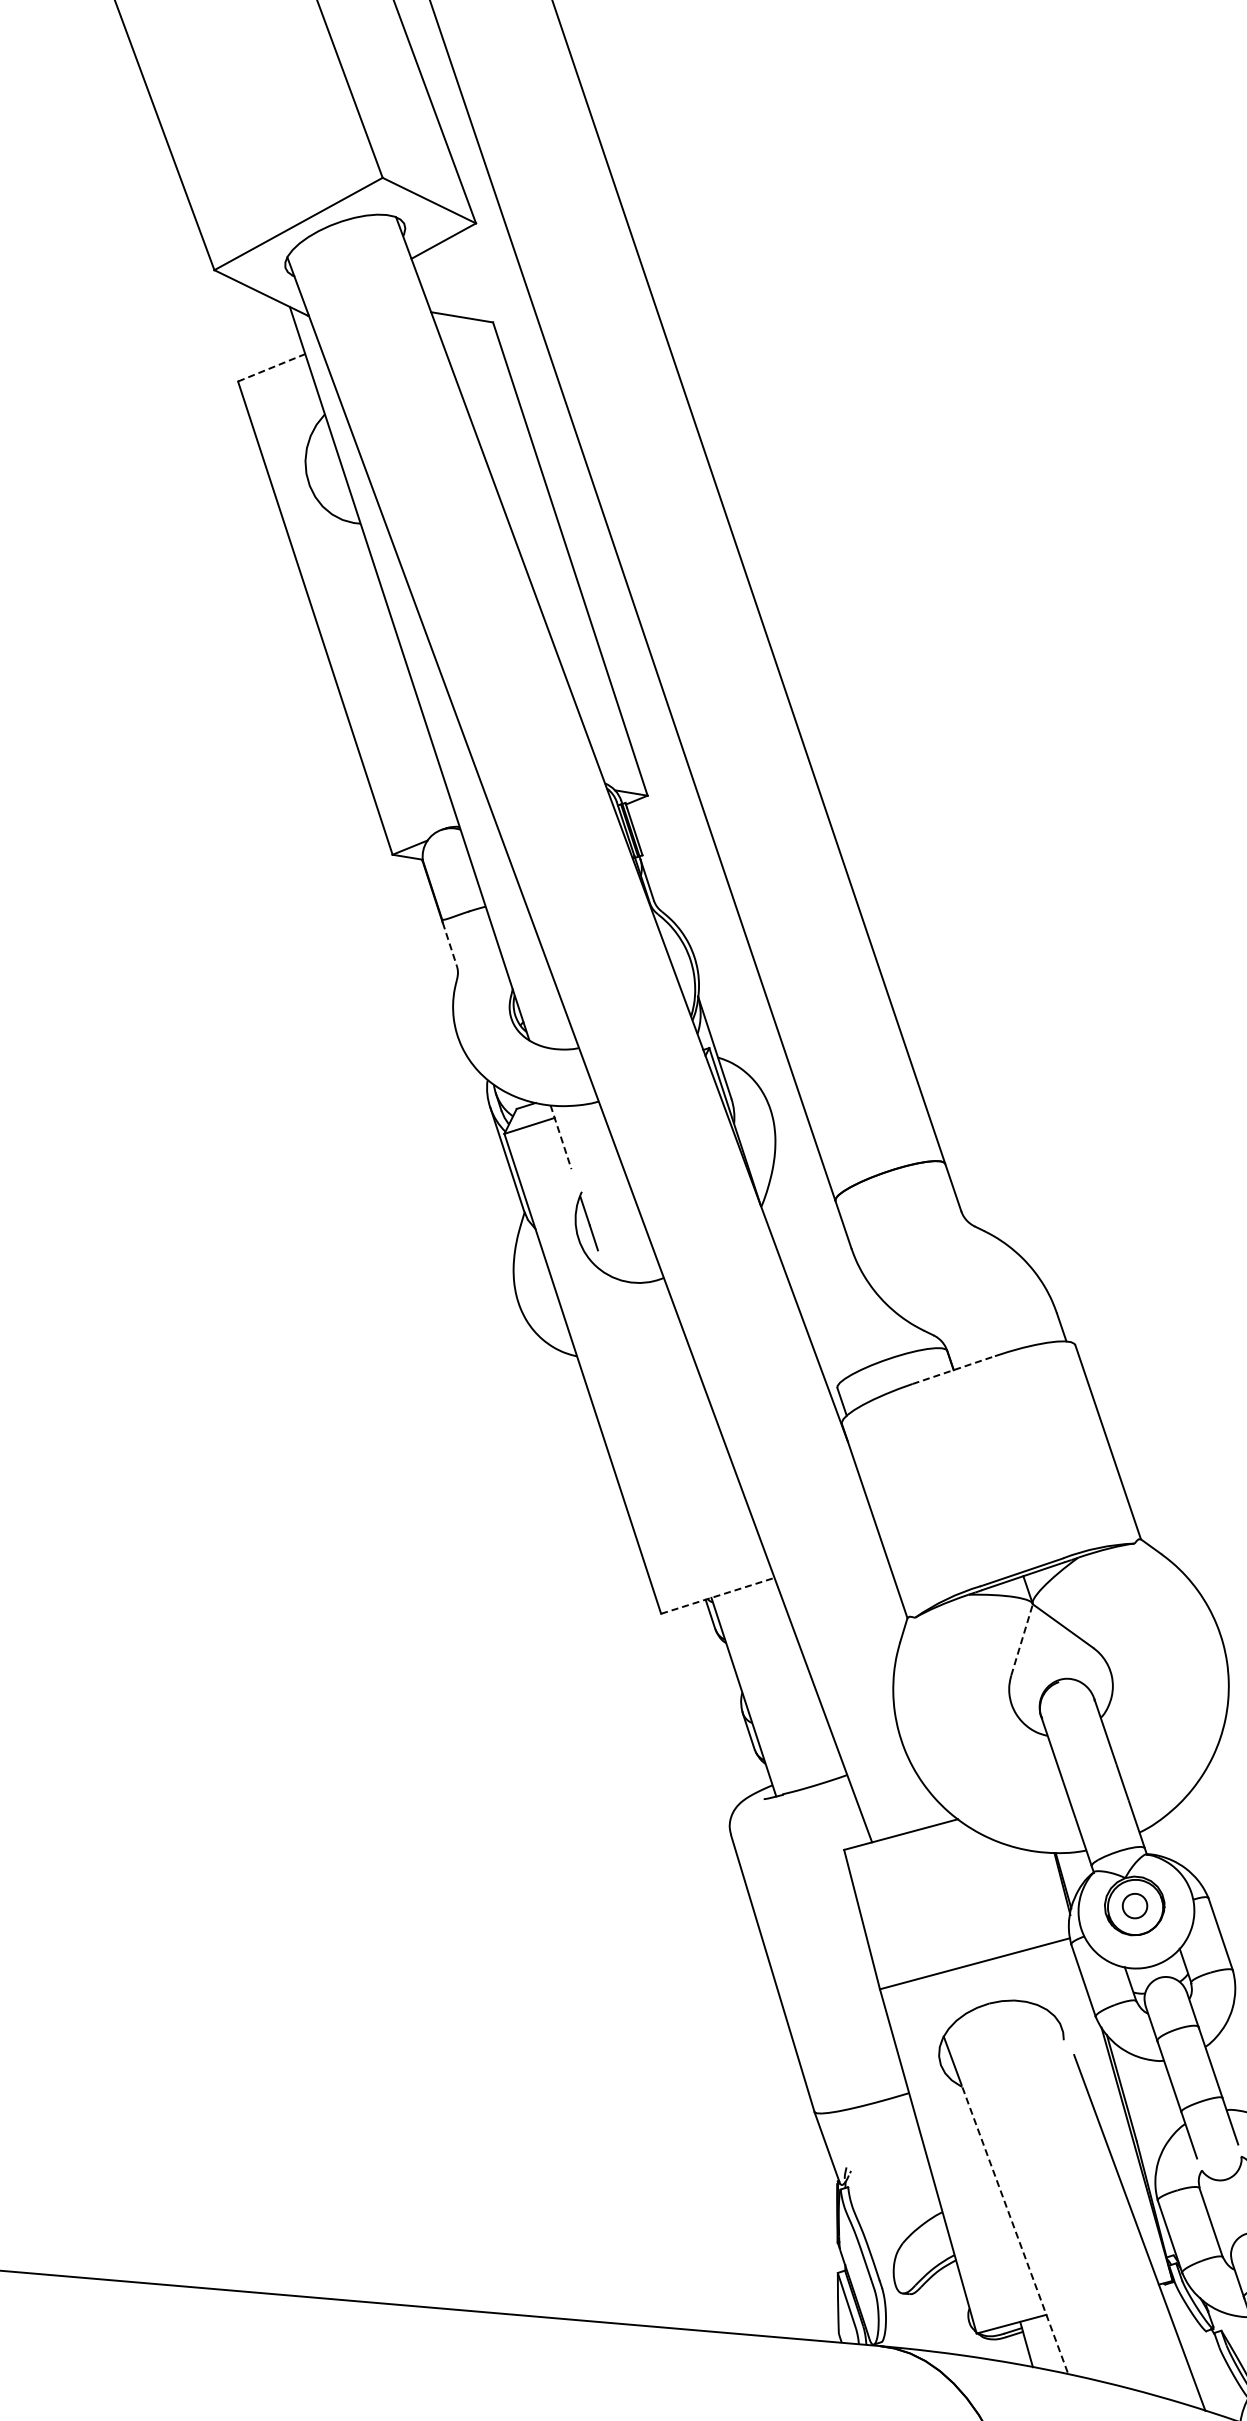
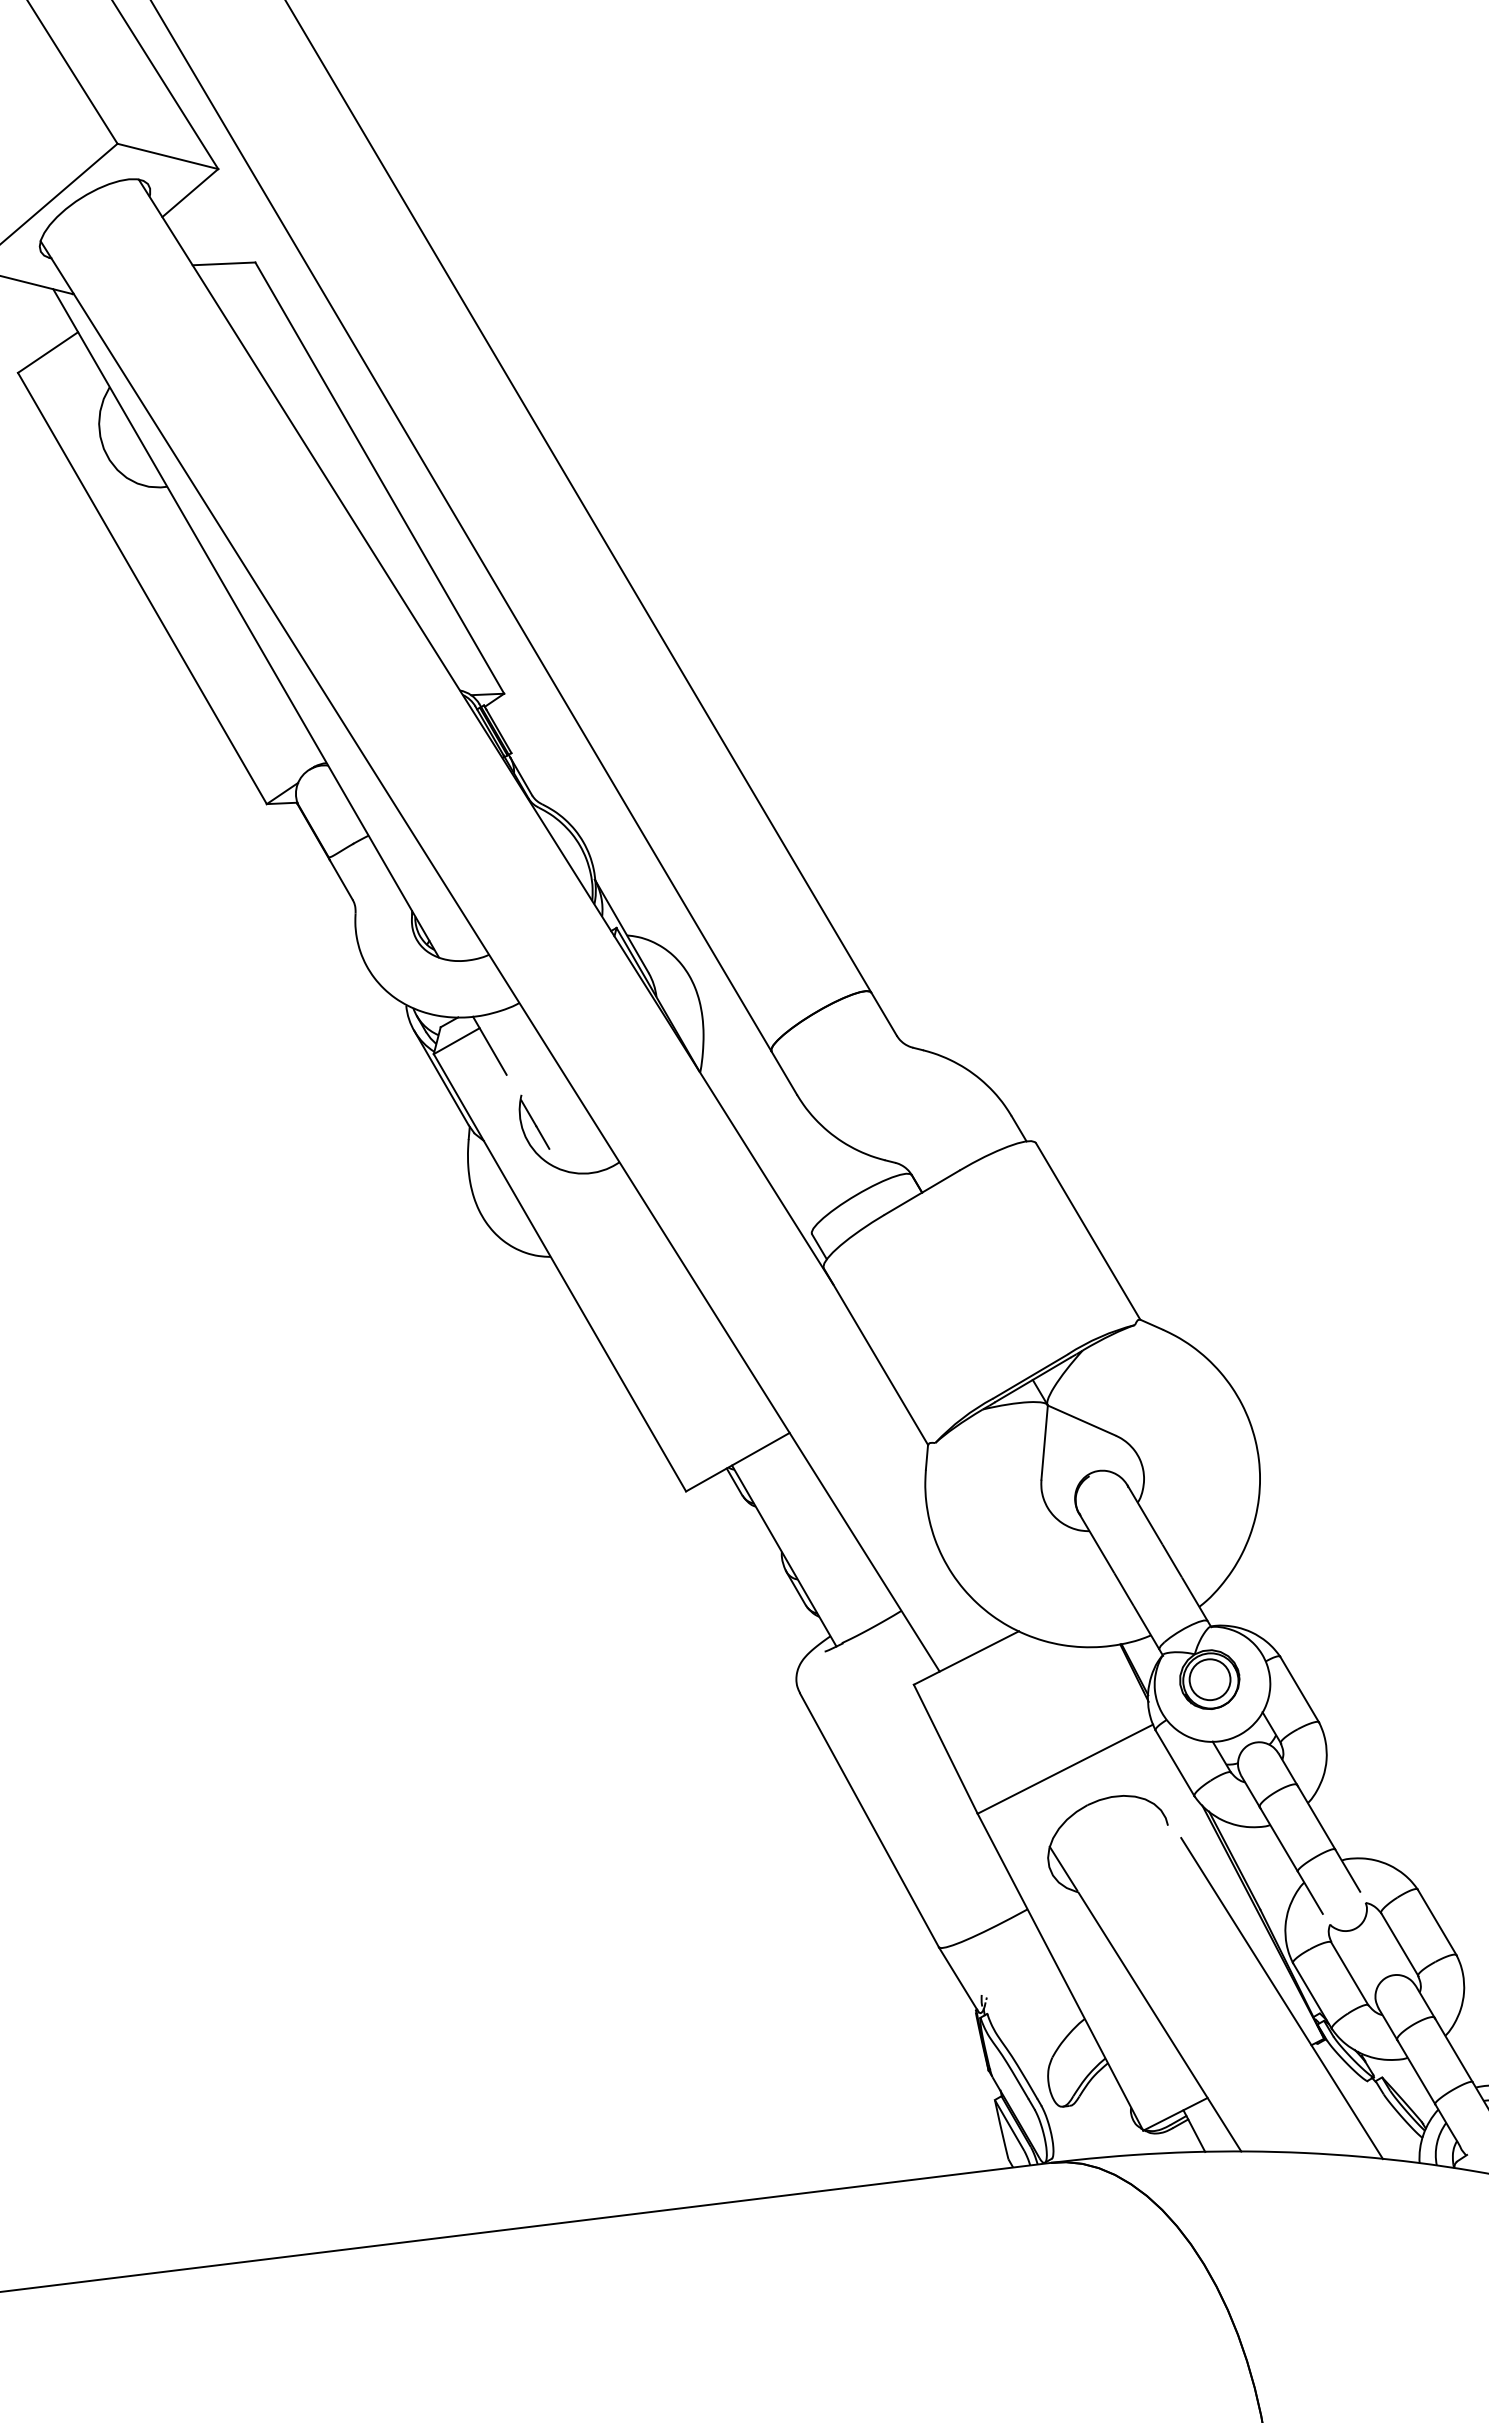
line: (272, 367) -> (48, 352), dashed -> solid
line: (450, 943) -> (341, 879), dashed -> solid
line: (560, 1136) -> (489, 1045), dashed -> solid
line: (954, 1370) -> (922, 1192), dashed -> solid
line: (718, 1595) -> (738, 1461), dashed -> solid
line: (1021, 1639) -> (1044, 1442), dashed -> solid
circle: (1134, 1905) -> (1209, 1679), size x1.67
line: (1014, 2231) -> (1159, 2022), dashed -> solid

